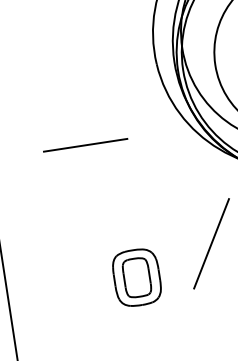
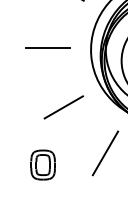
line: (84, 143) -> (47, 47), moved
line: (119, 169) -> (63, 107), added
part: (135, 276) -> (42, 164), moved

